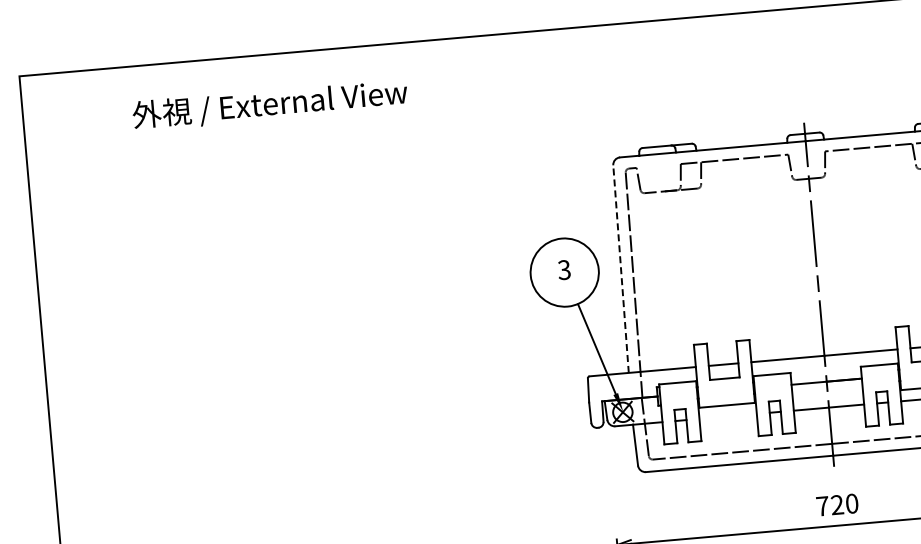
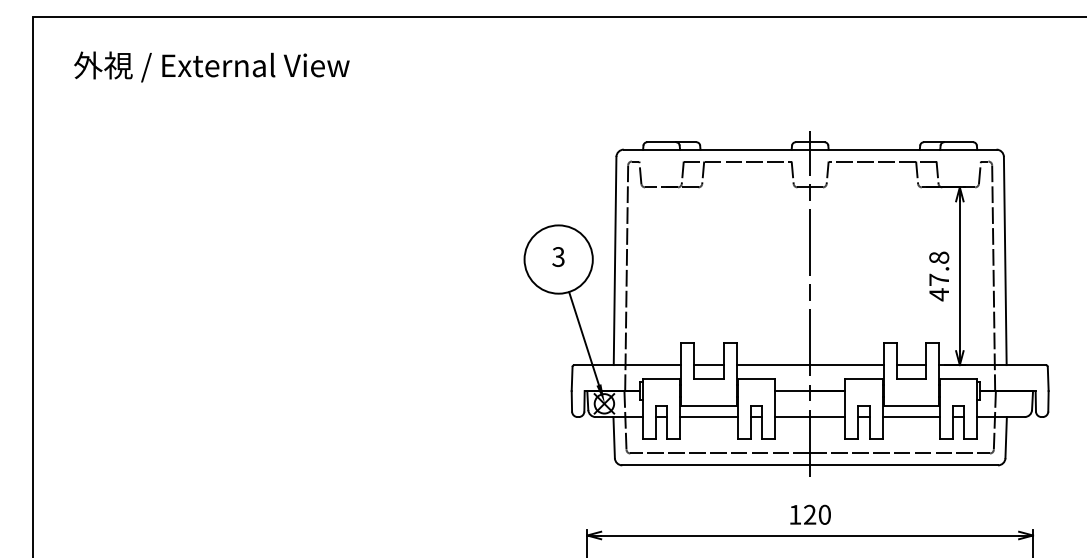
text: (269, 104) -> (211, 66), moved
line: (621, 268) -> (615, 260), dashed -> solid
line: (727, 416) -> (708, 417), added
text: (822, 505) -> (795, 514), 720 -> 120

